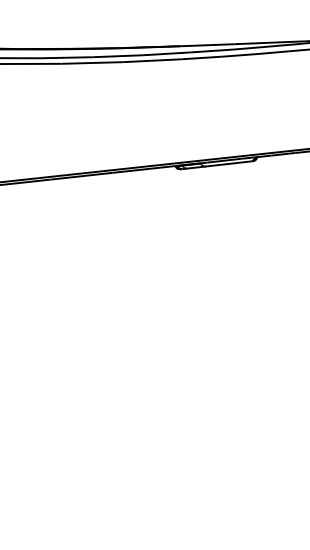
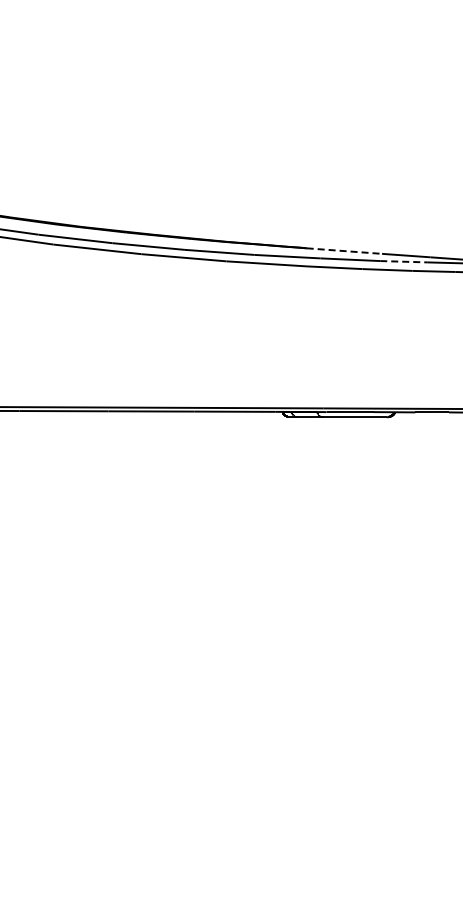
line: (207, 45) -> (344, 251), solid -> dashed
line: (251, 47) -> (404, 261), solid -> dashed

